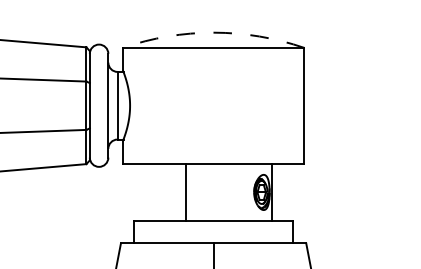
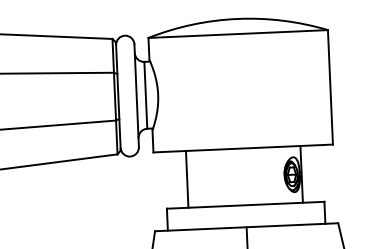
arc: (213, 32) -> (237, 18), dashed -> solid
line: (185, 192) -> (187, 179), moved

